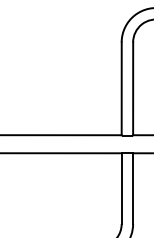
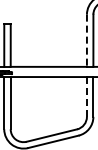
line: (120, 90) -> (86, 41), solid -> dashed
line: (120, 187) -> (86, 96), solid -> dashed

